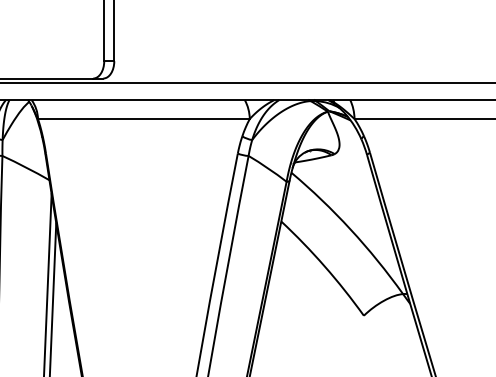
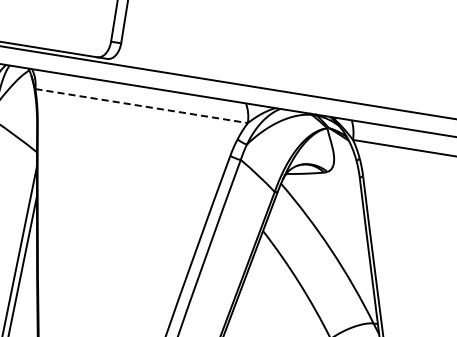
line: (143, 119) -> (141, 106), solid -> dashed

